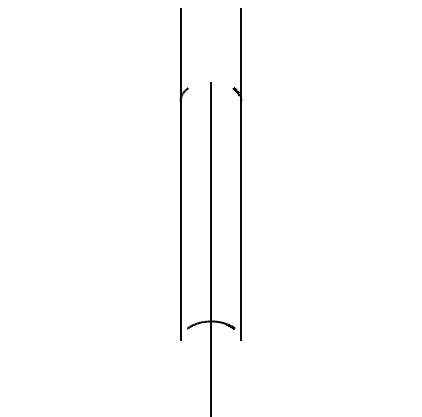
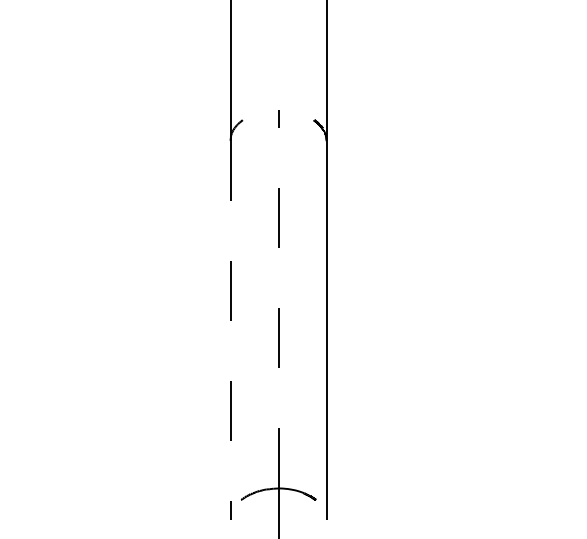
line: (210, 201) -> (277, 299), solid -> dashed
line: (180, 221) -> (230, 330), solid -> dashed

